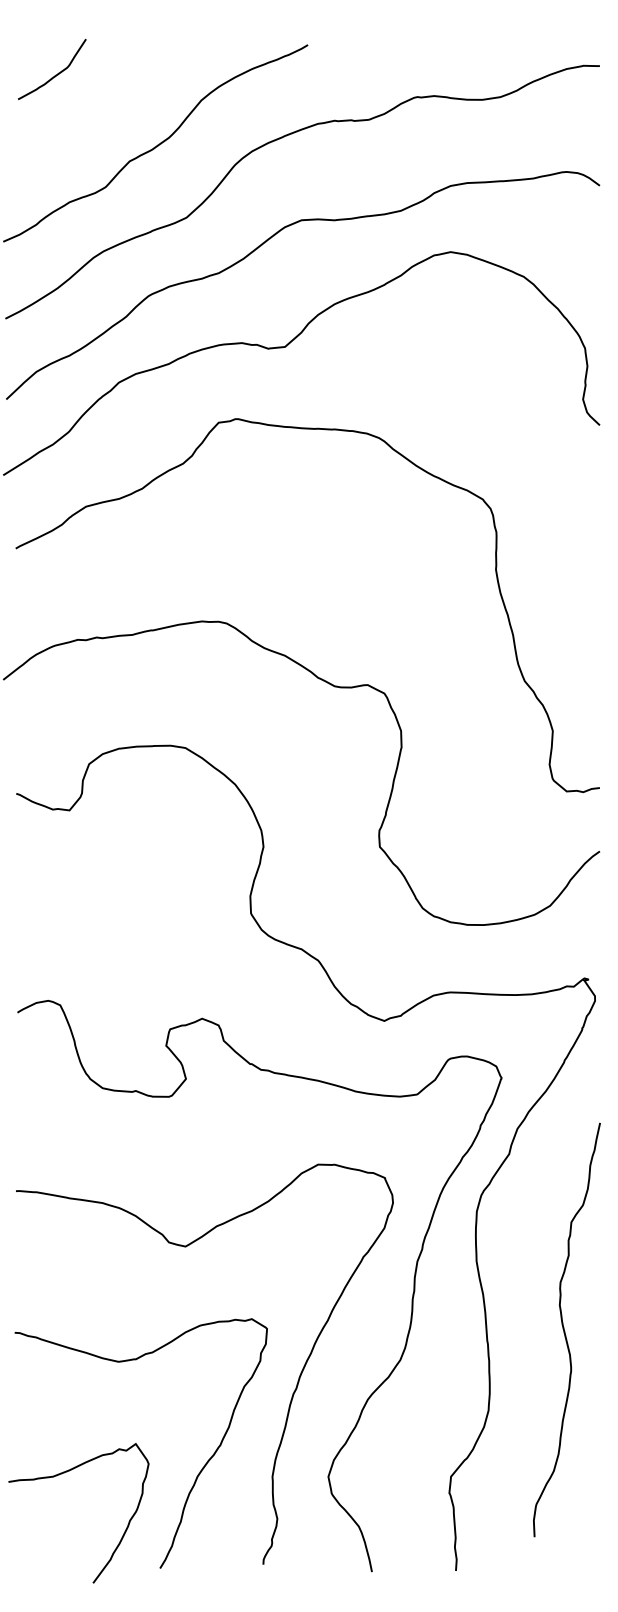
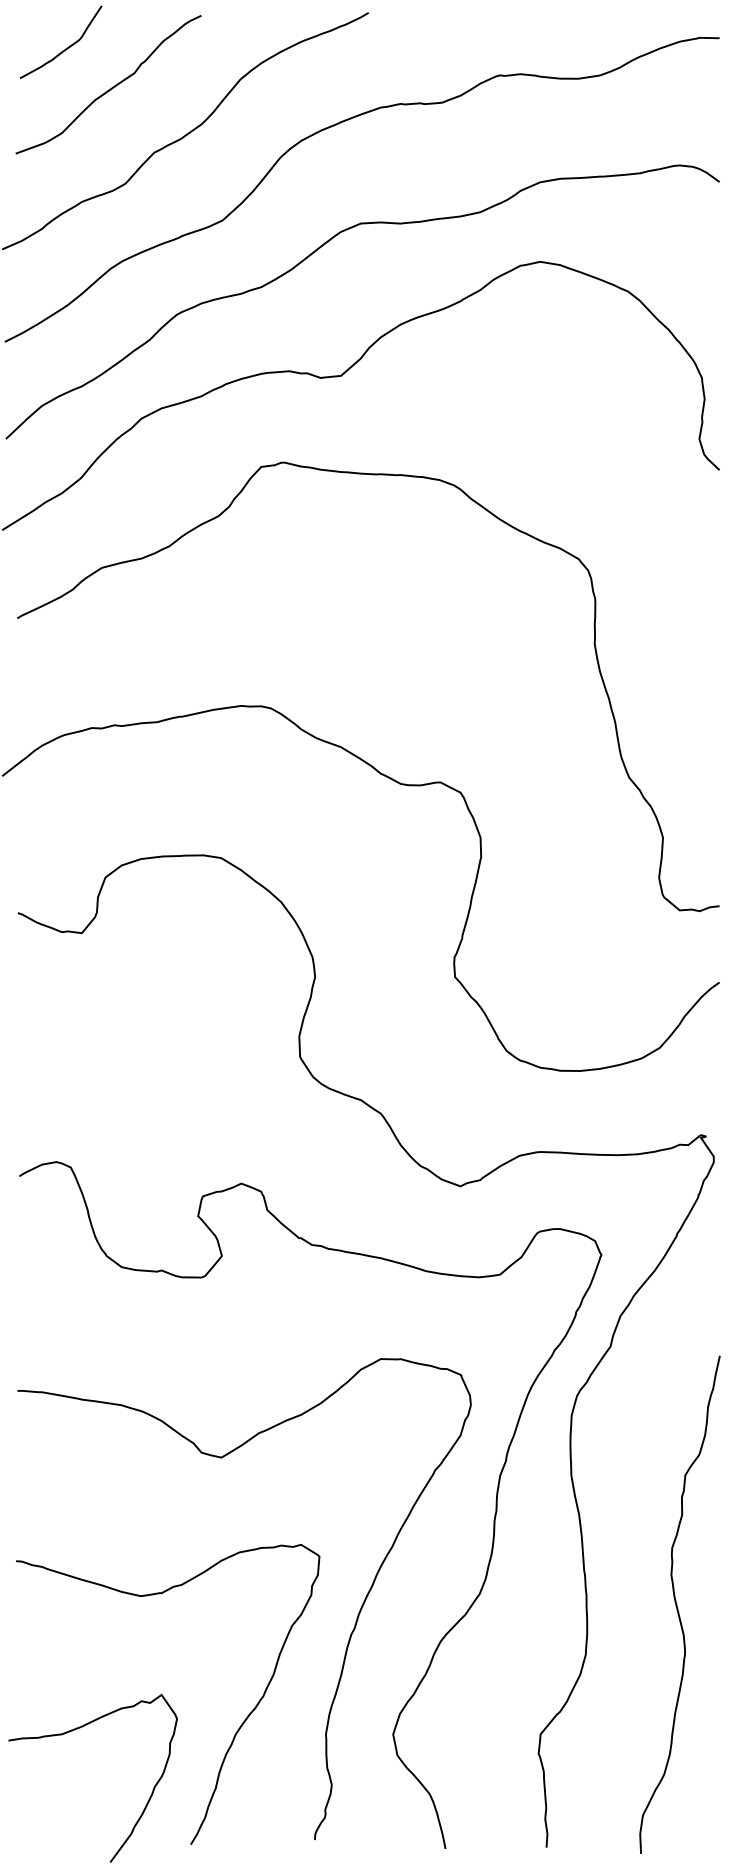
curve: (94, 106) -> (111, 86), added
curve: (564, 1329) -> (677, 1604), moved

